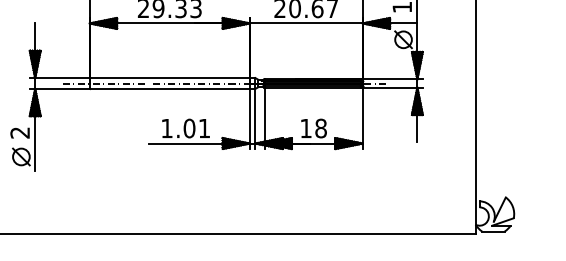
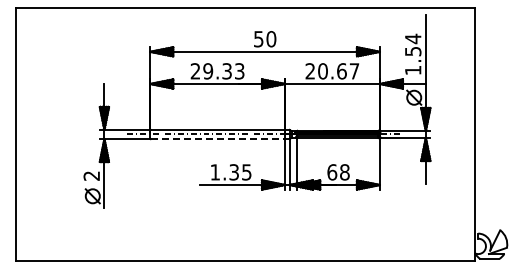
line: (170, 89) -> (218, 139), solid -> dashed
text: (196, 128) -> (240, 172), 1.01 -> 1.35
text: (306, 128) -> (332, 172), 18 -> 68

